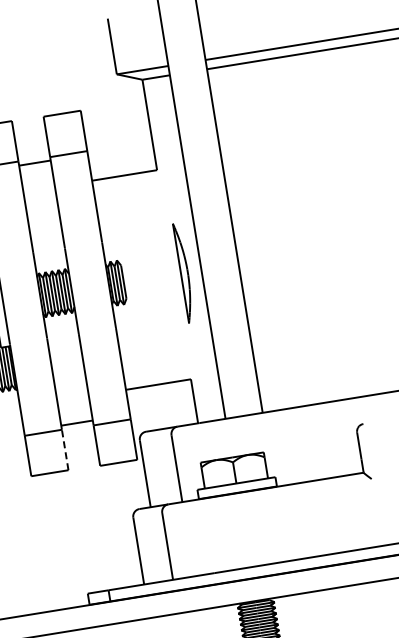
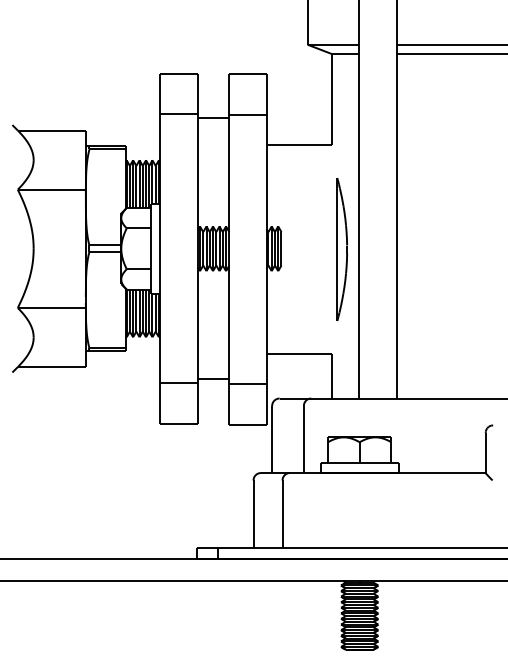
part: (183, 273) -> (341, 249), size x1.43
line: (65, 449) -> (197, 403), dashed -> solid

